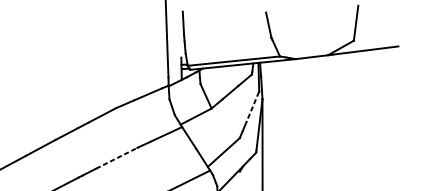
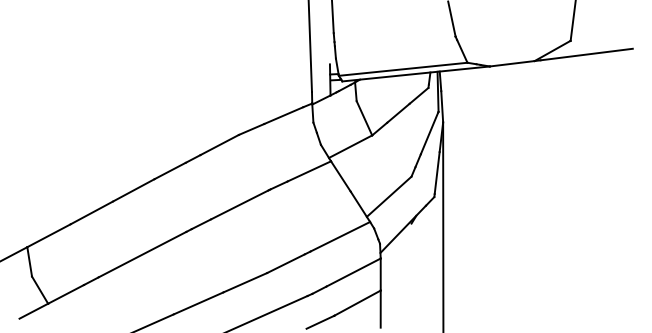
line: (252, 107) -> (429, 133), dashed -> solid
line: (117, 158) -> (240, 204), dashed -> solid

